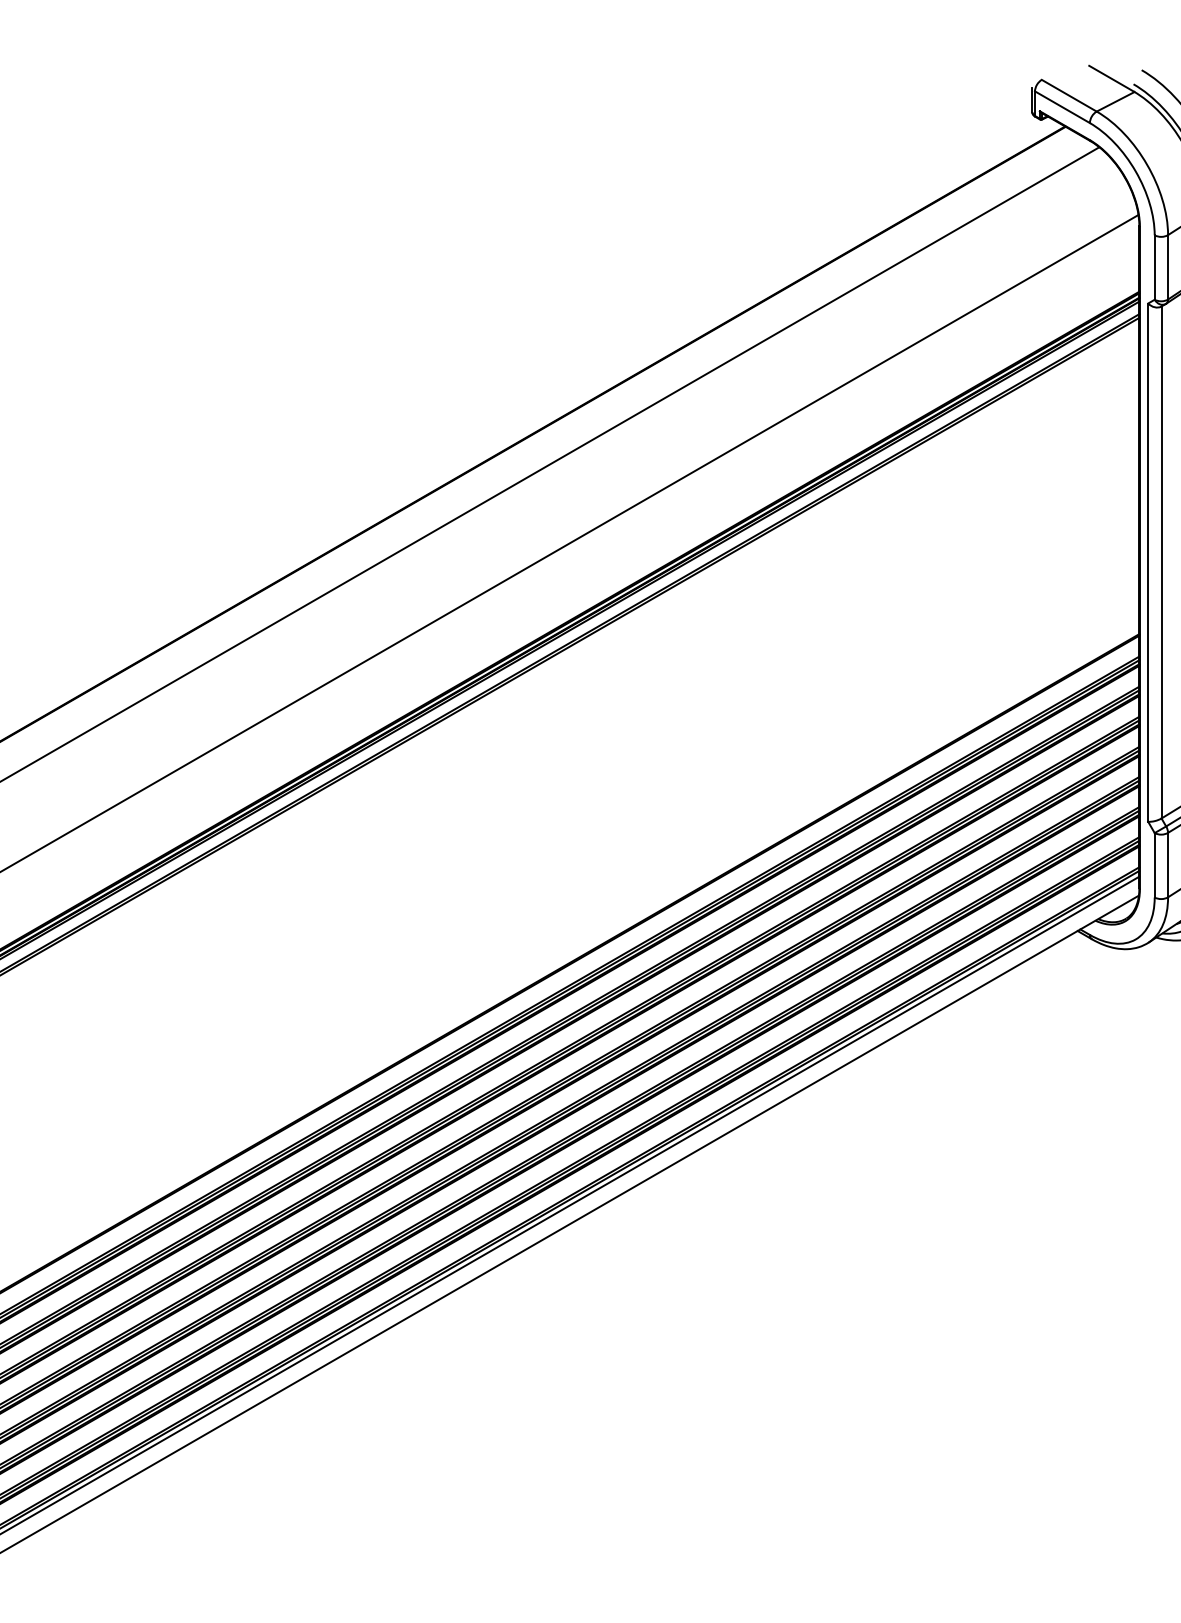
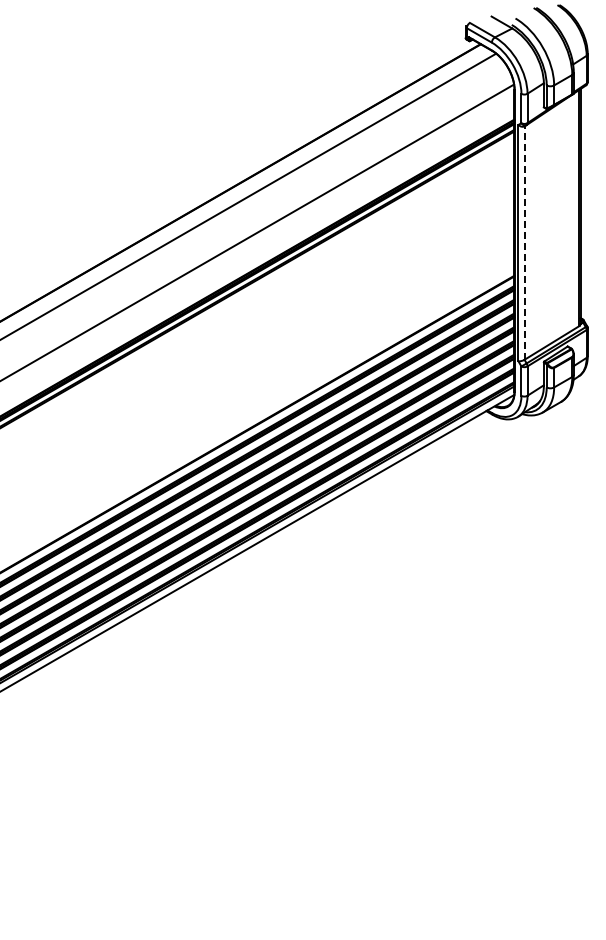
line: (1161, 563) -> (524, 243), solid -> dashed

